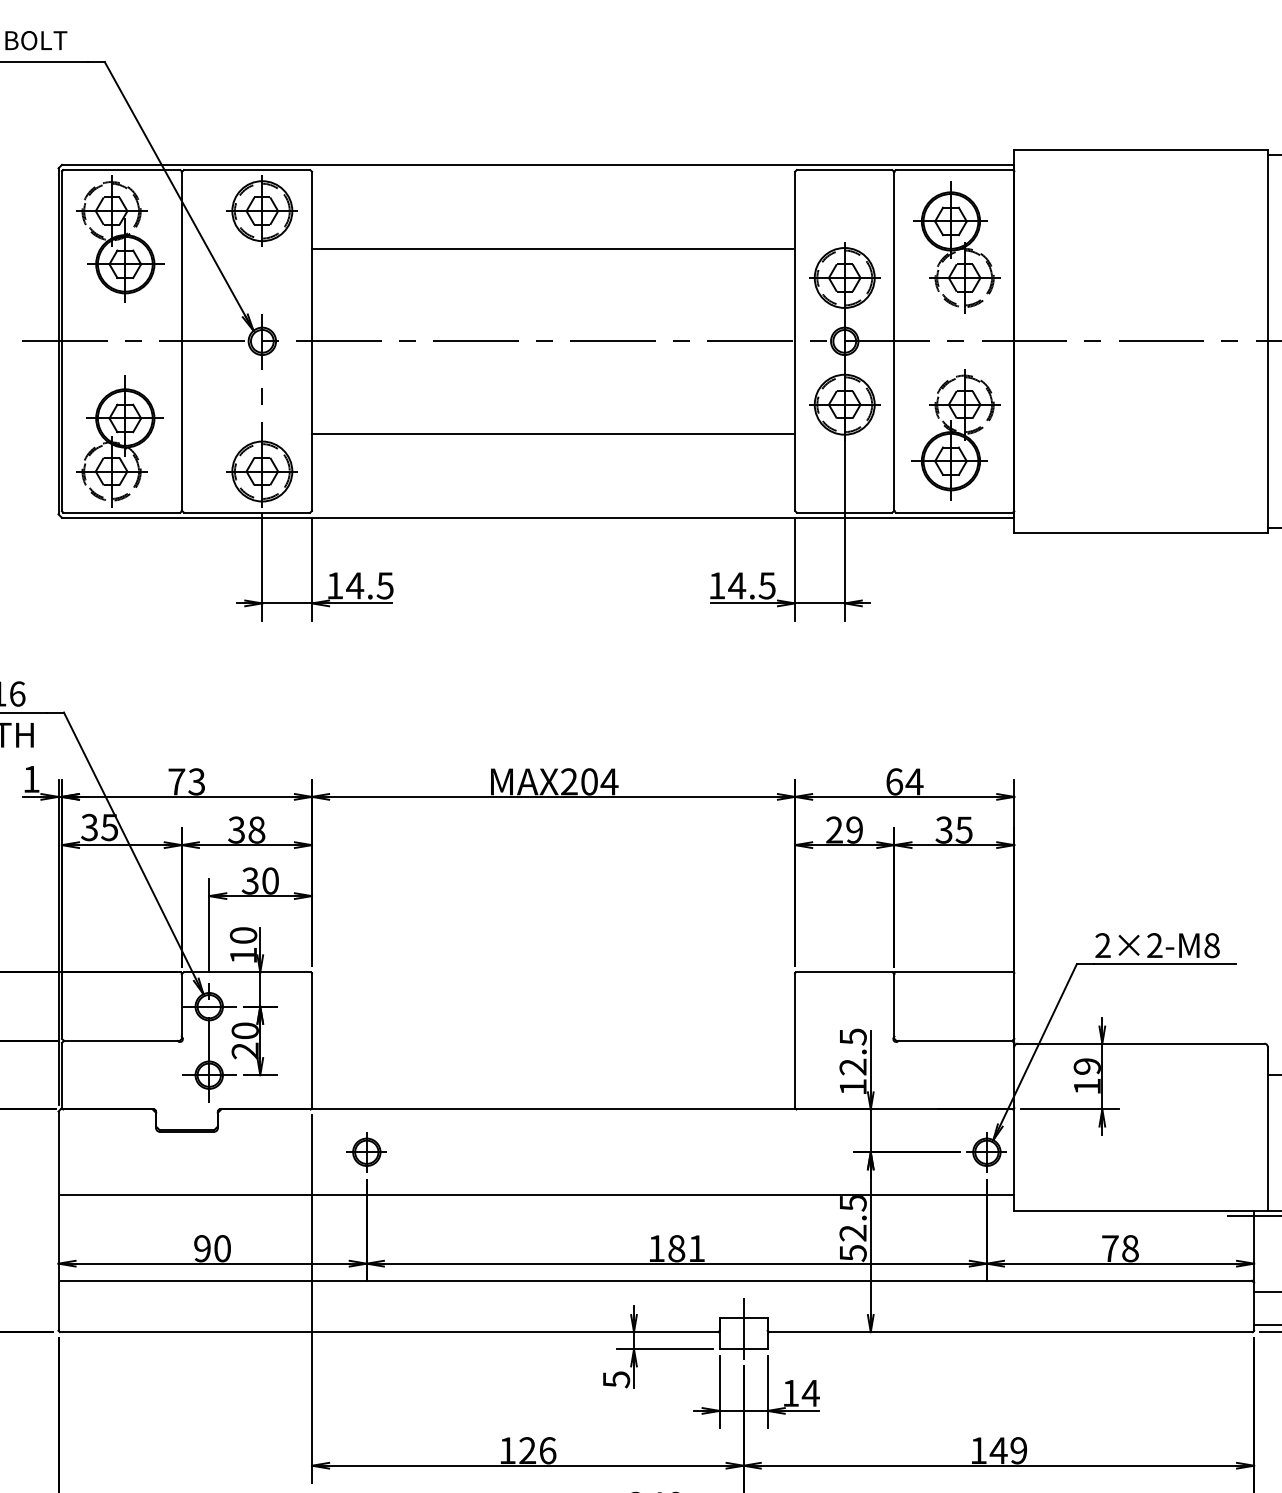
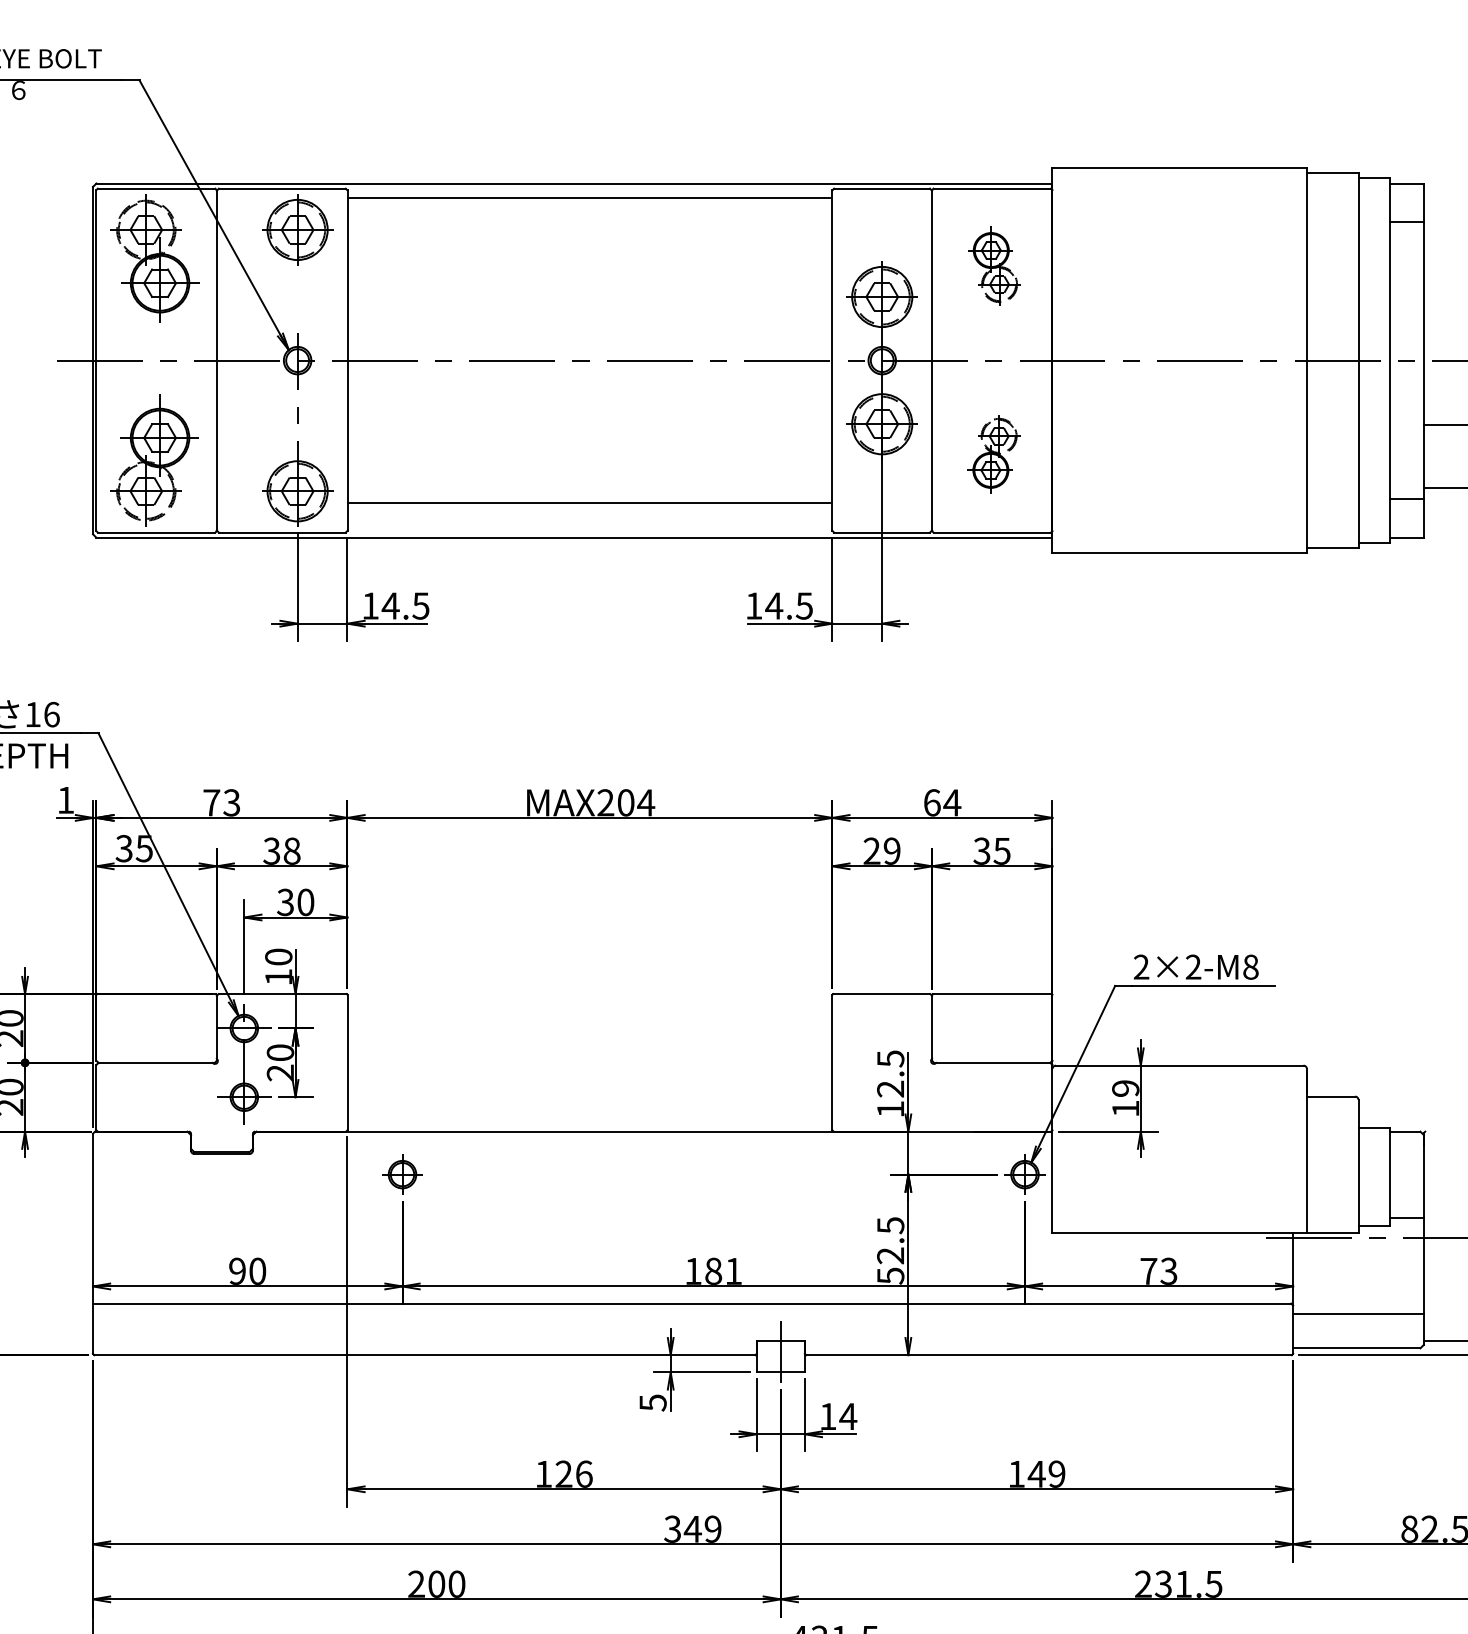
part: (956, 246) -> (994, 265), size x0.6
line: (552, 248) -> (588, 197), moved
line: (552, 433) -> (588, 503), moved
part: (955, 434) -> (993, 454), size x0.6
line: (537, 1194) -> (573, 1217), removed
text: (1129, 1247) -> (1168, 1270), 78 -> 73

